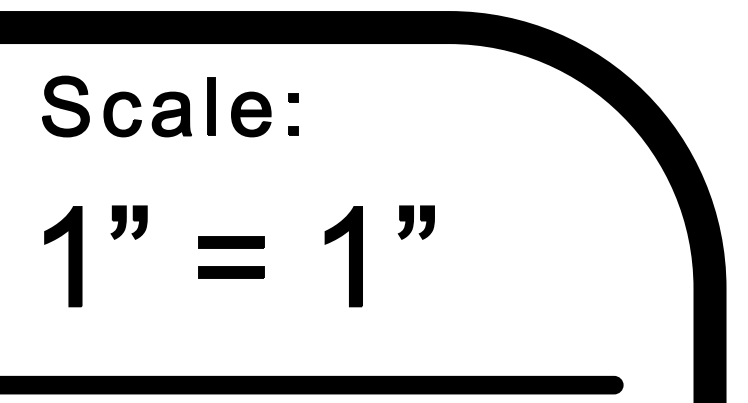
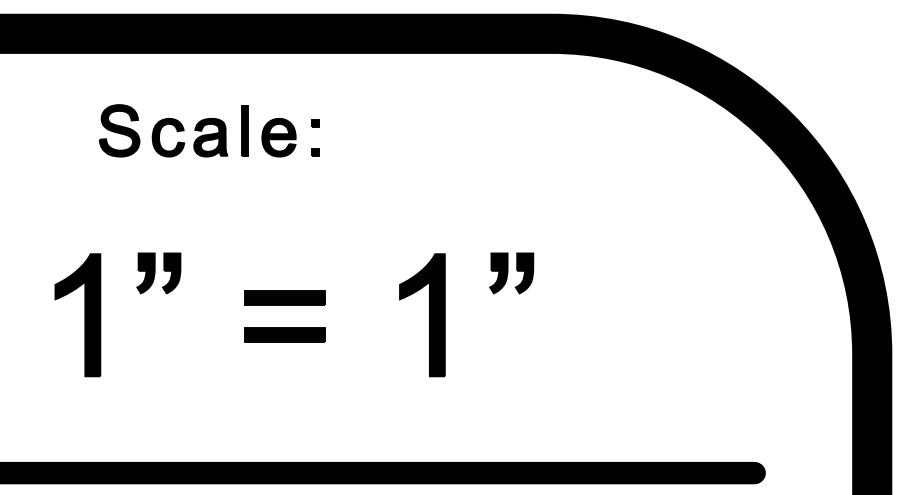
part: (170, 106) -> (209, 130), size x0.7

